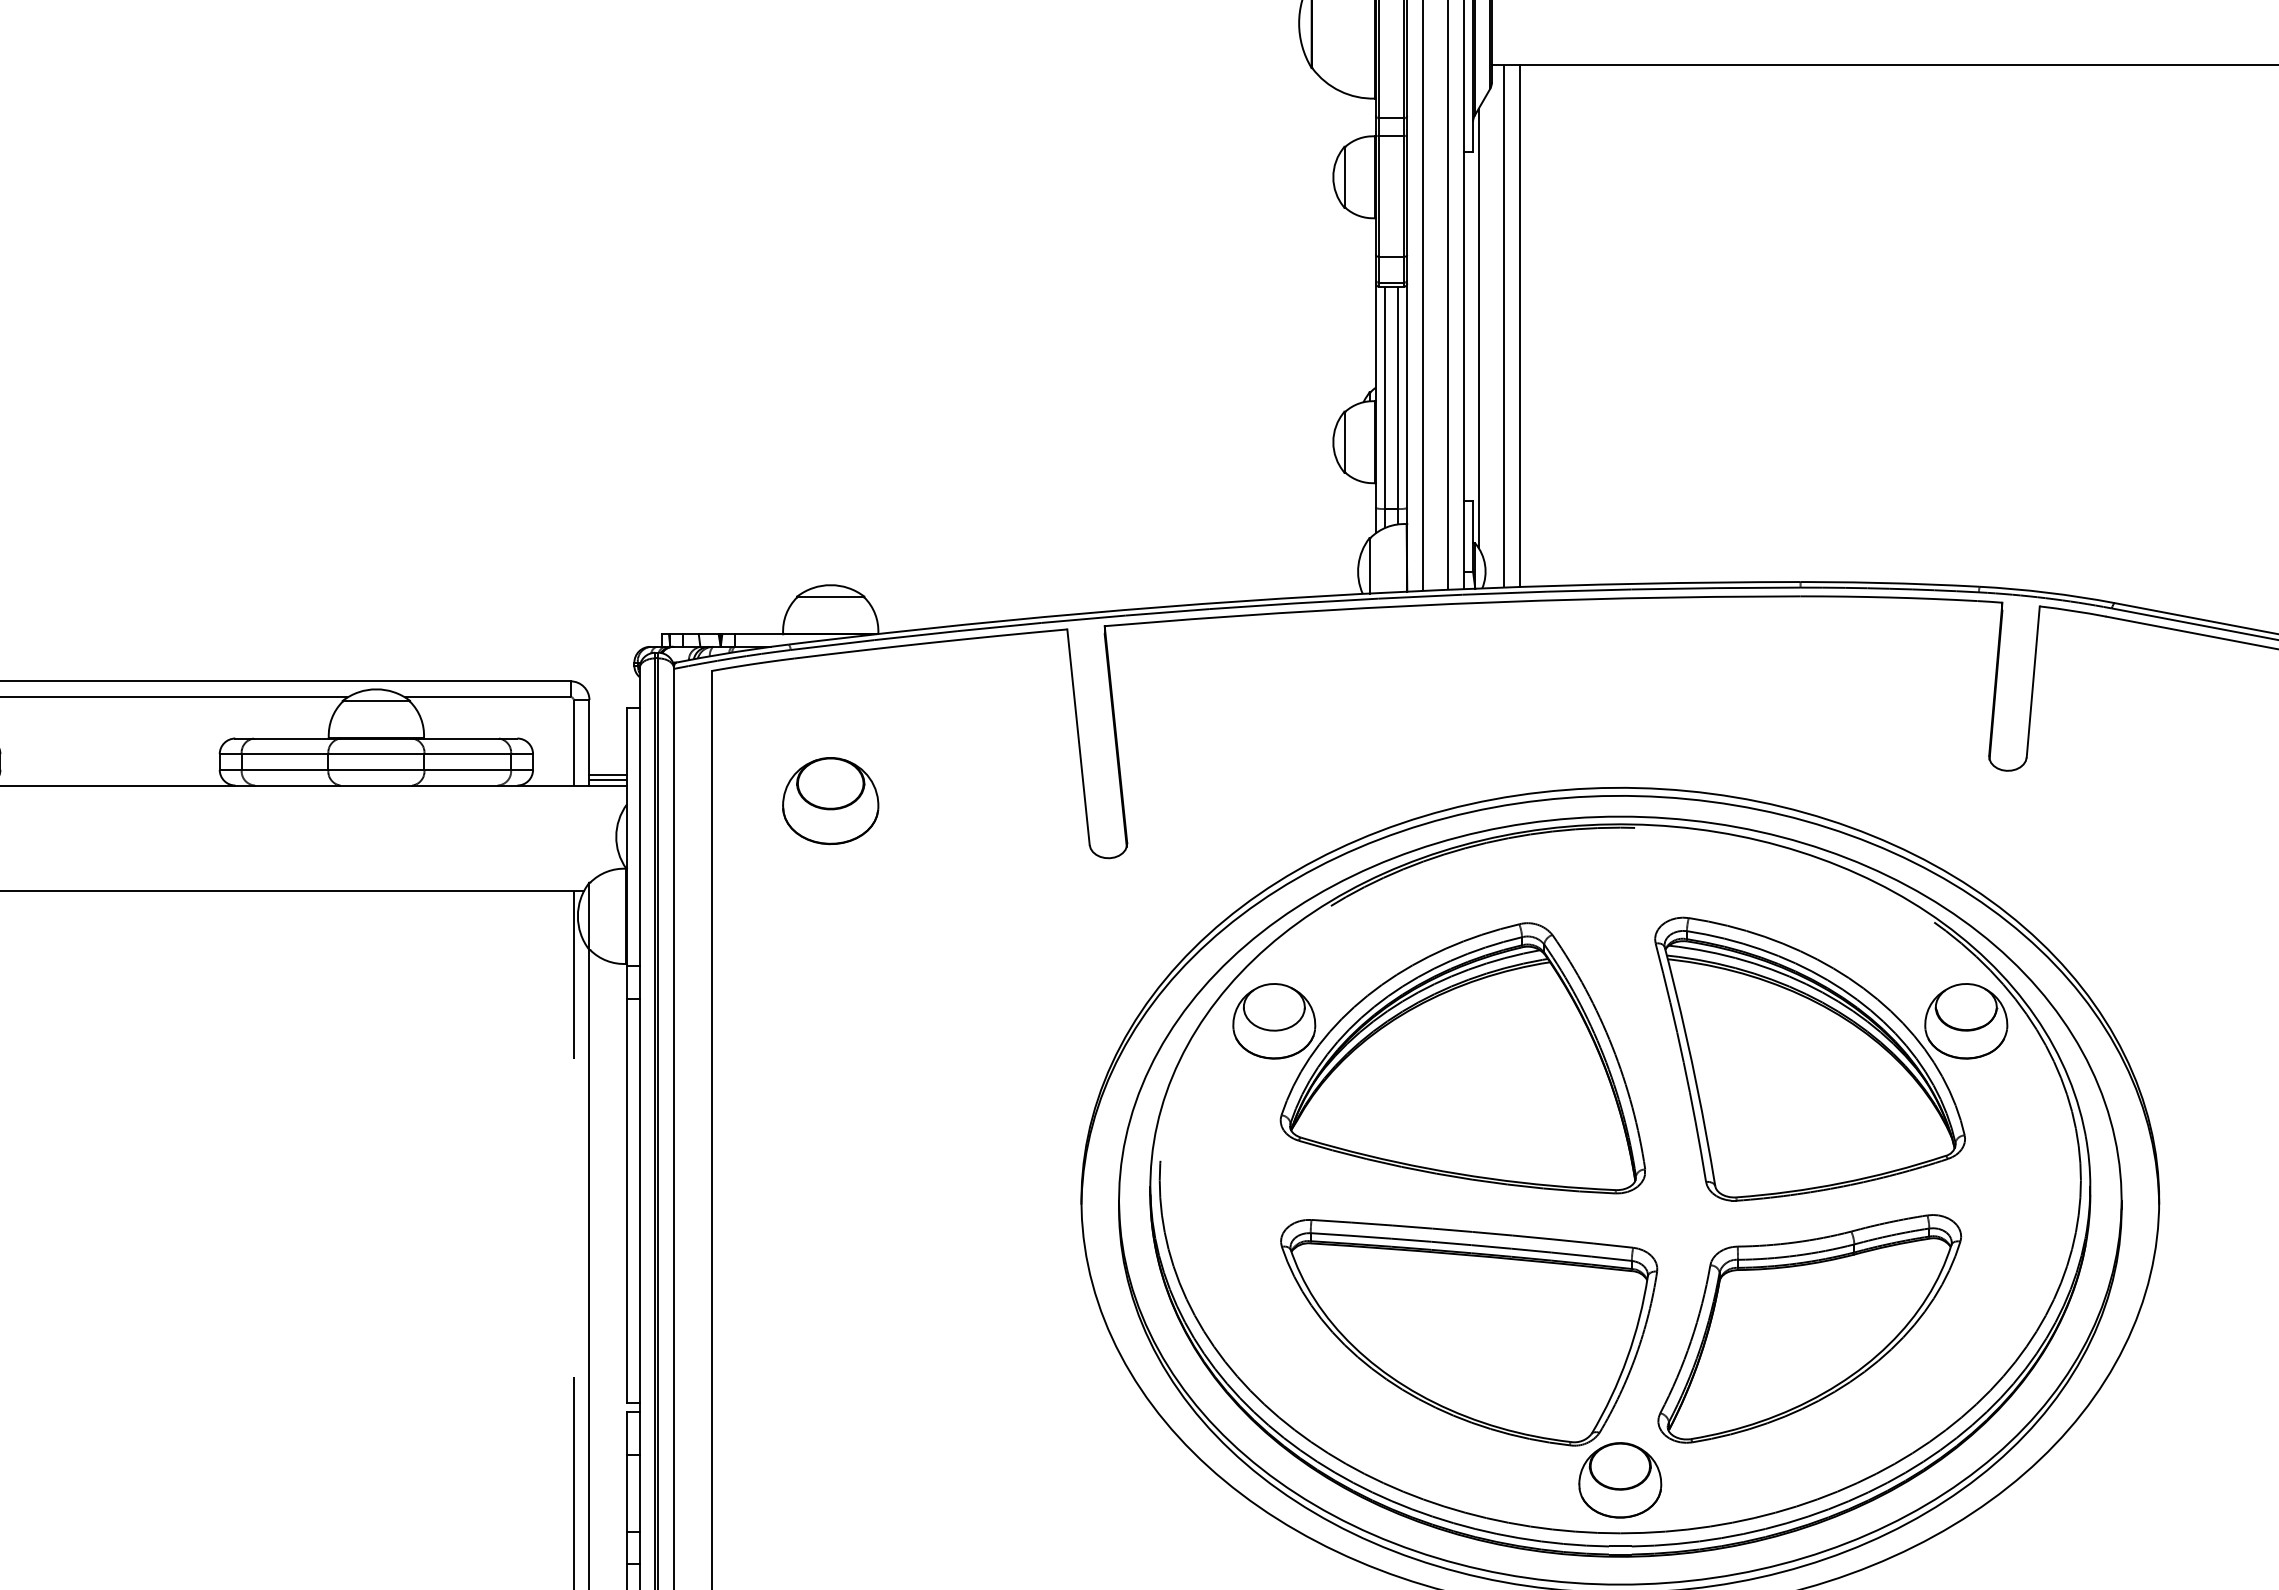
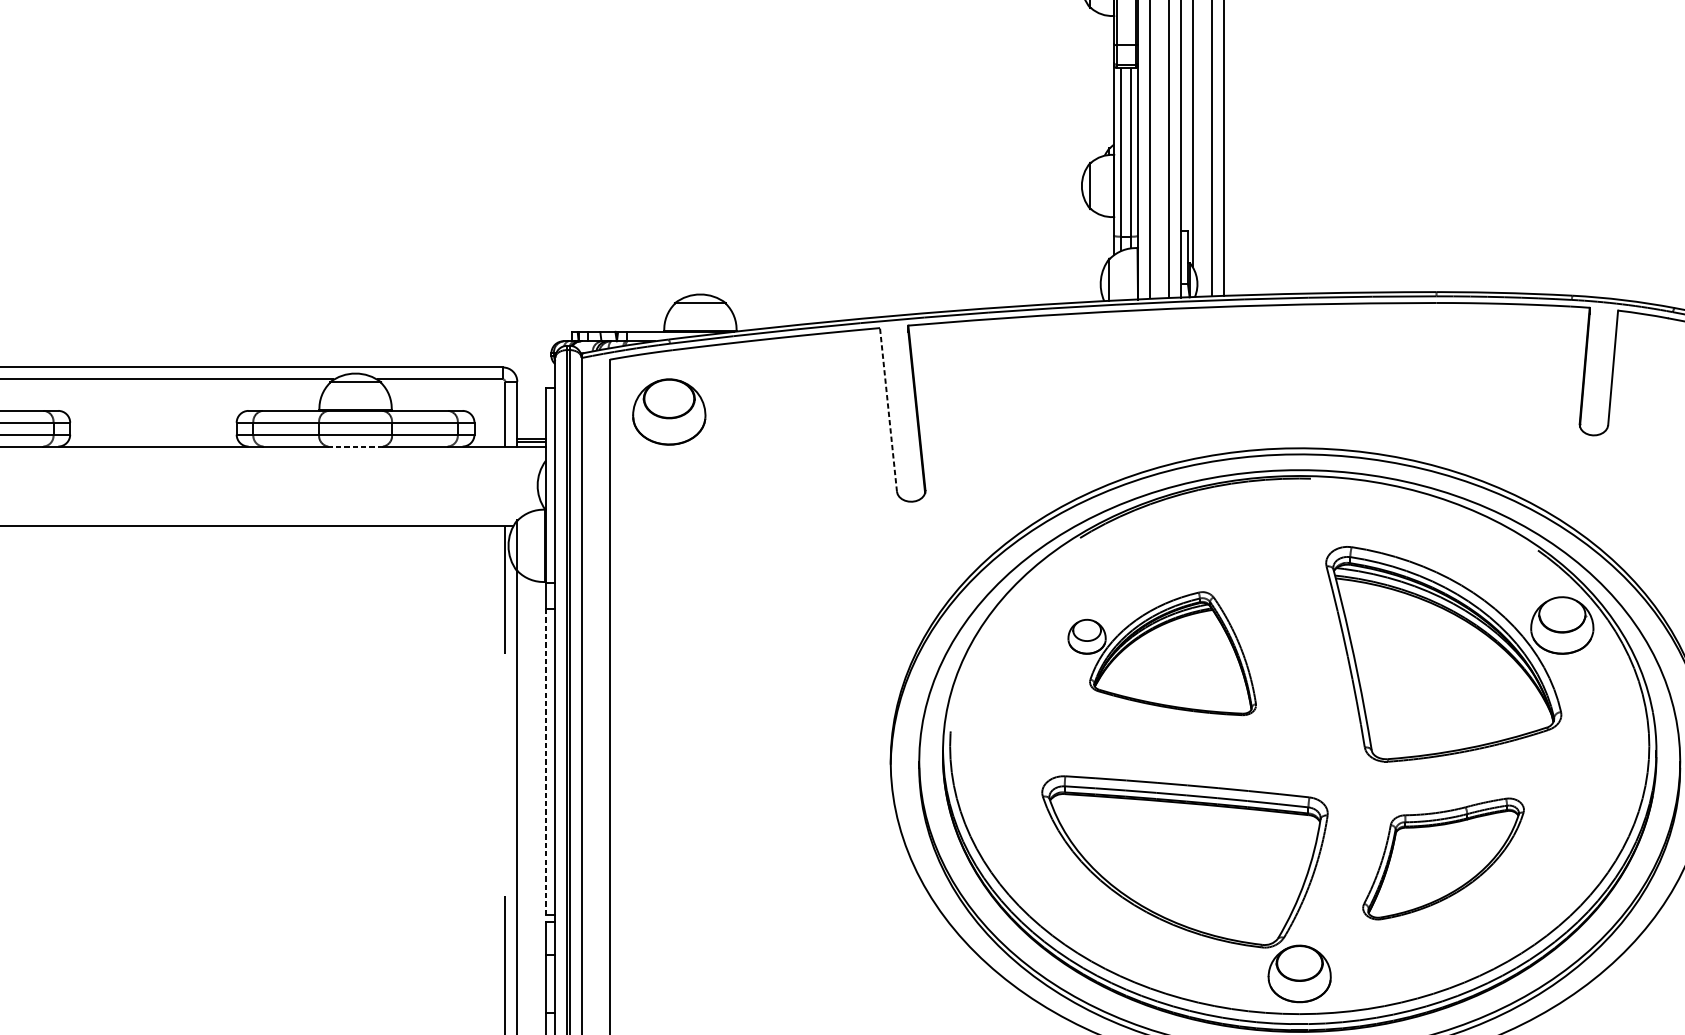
line: (1078, 736) -> (888, 409), solid -> dashed
line: (376, 785) -> (355, 446), solid -> dashed
part: (830, 801) -> (669, 412), moved
part: (1438, 1058) -> (1161, 653), size x0.6
line: (627, 1200) -> (546, 761), solid -> dashed
part: (1809, 1328) -> (1443, 858), size x0.7

